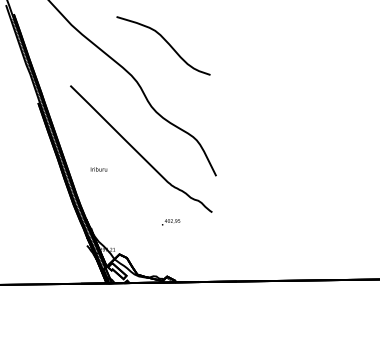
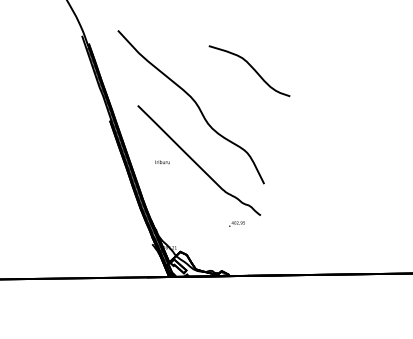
curve: (165, 42) -> (251, 68), moved
text: (98, 169) -> (162, 162), moved
text: (170, 221) -> (236, 223), moved

